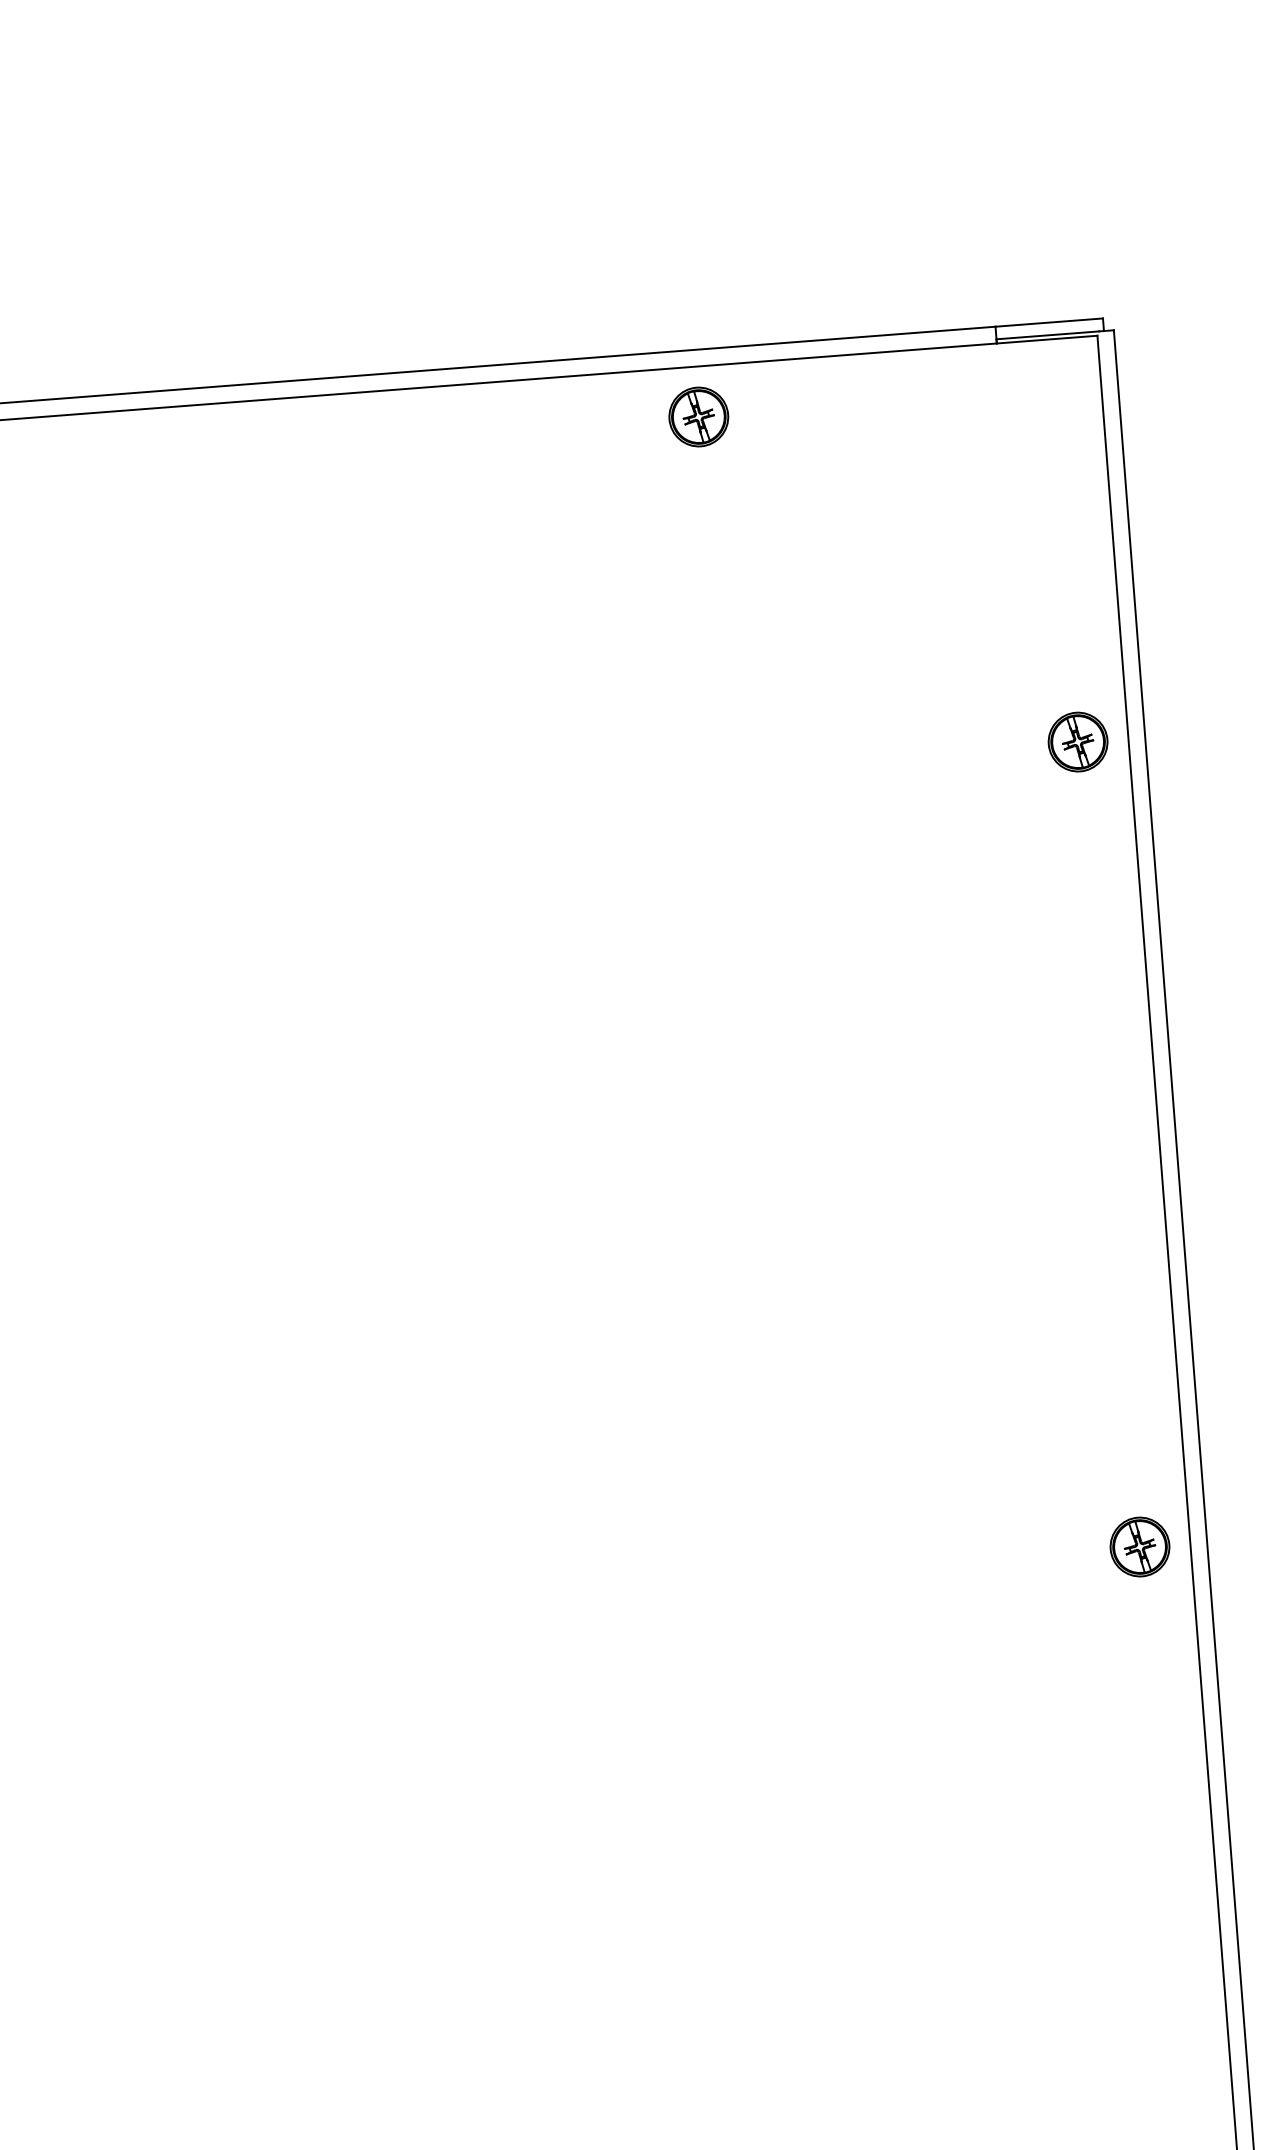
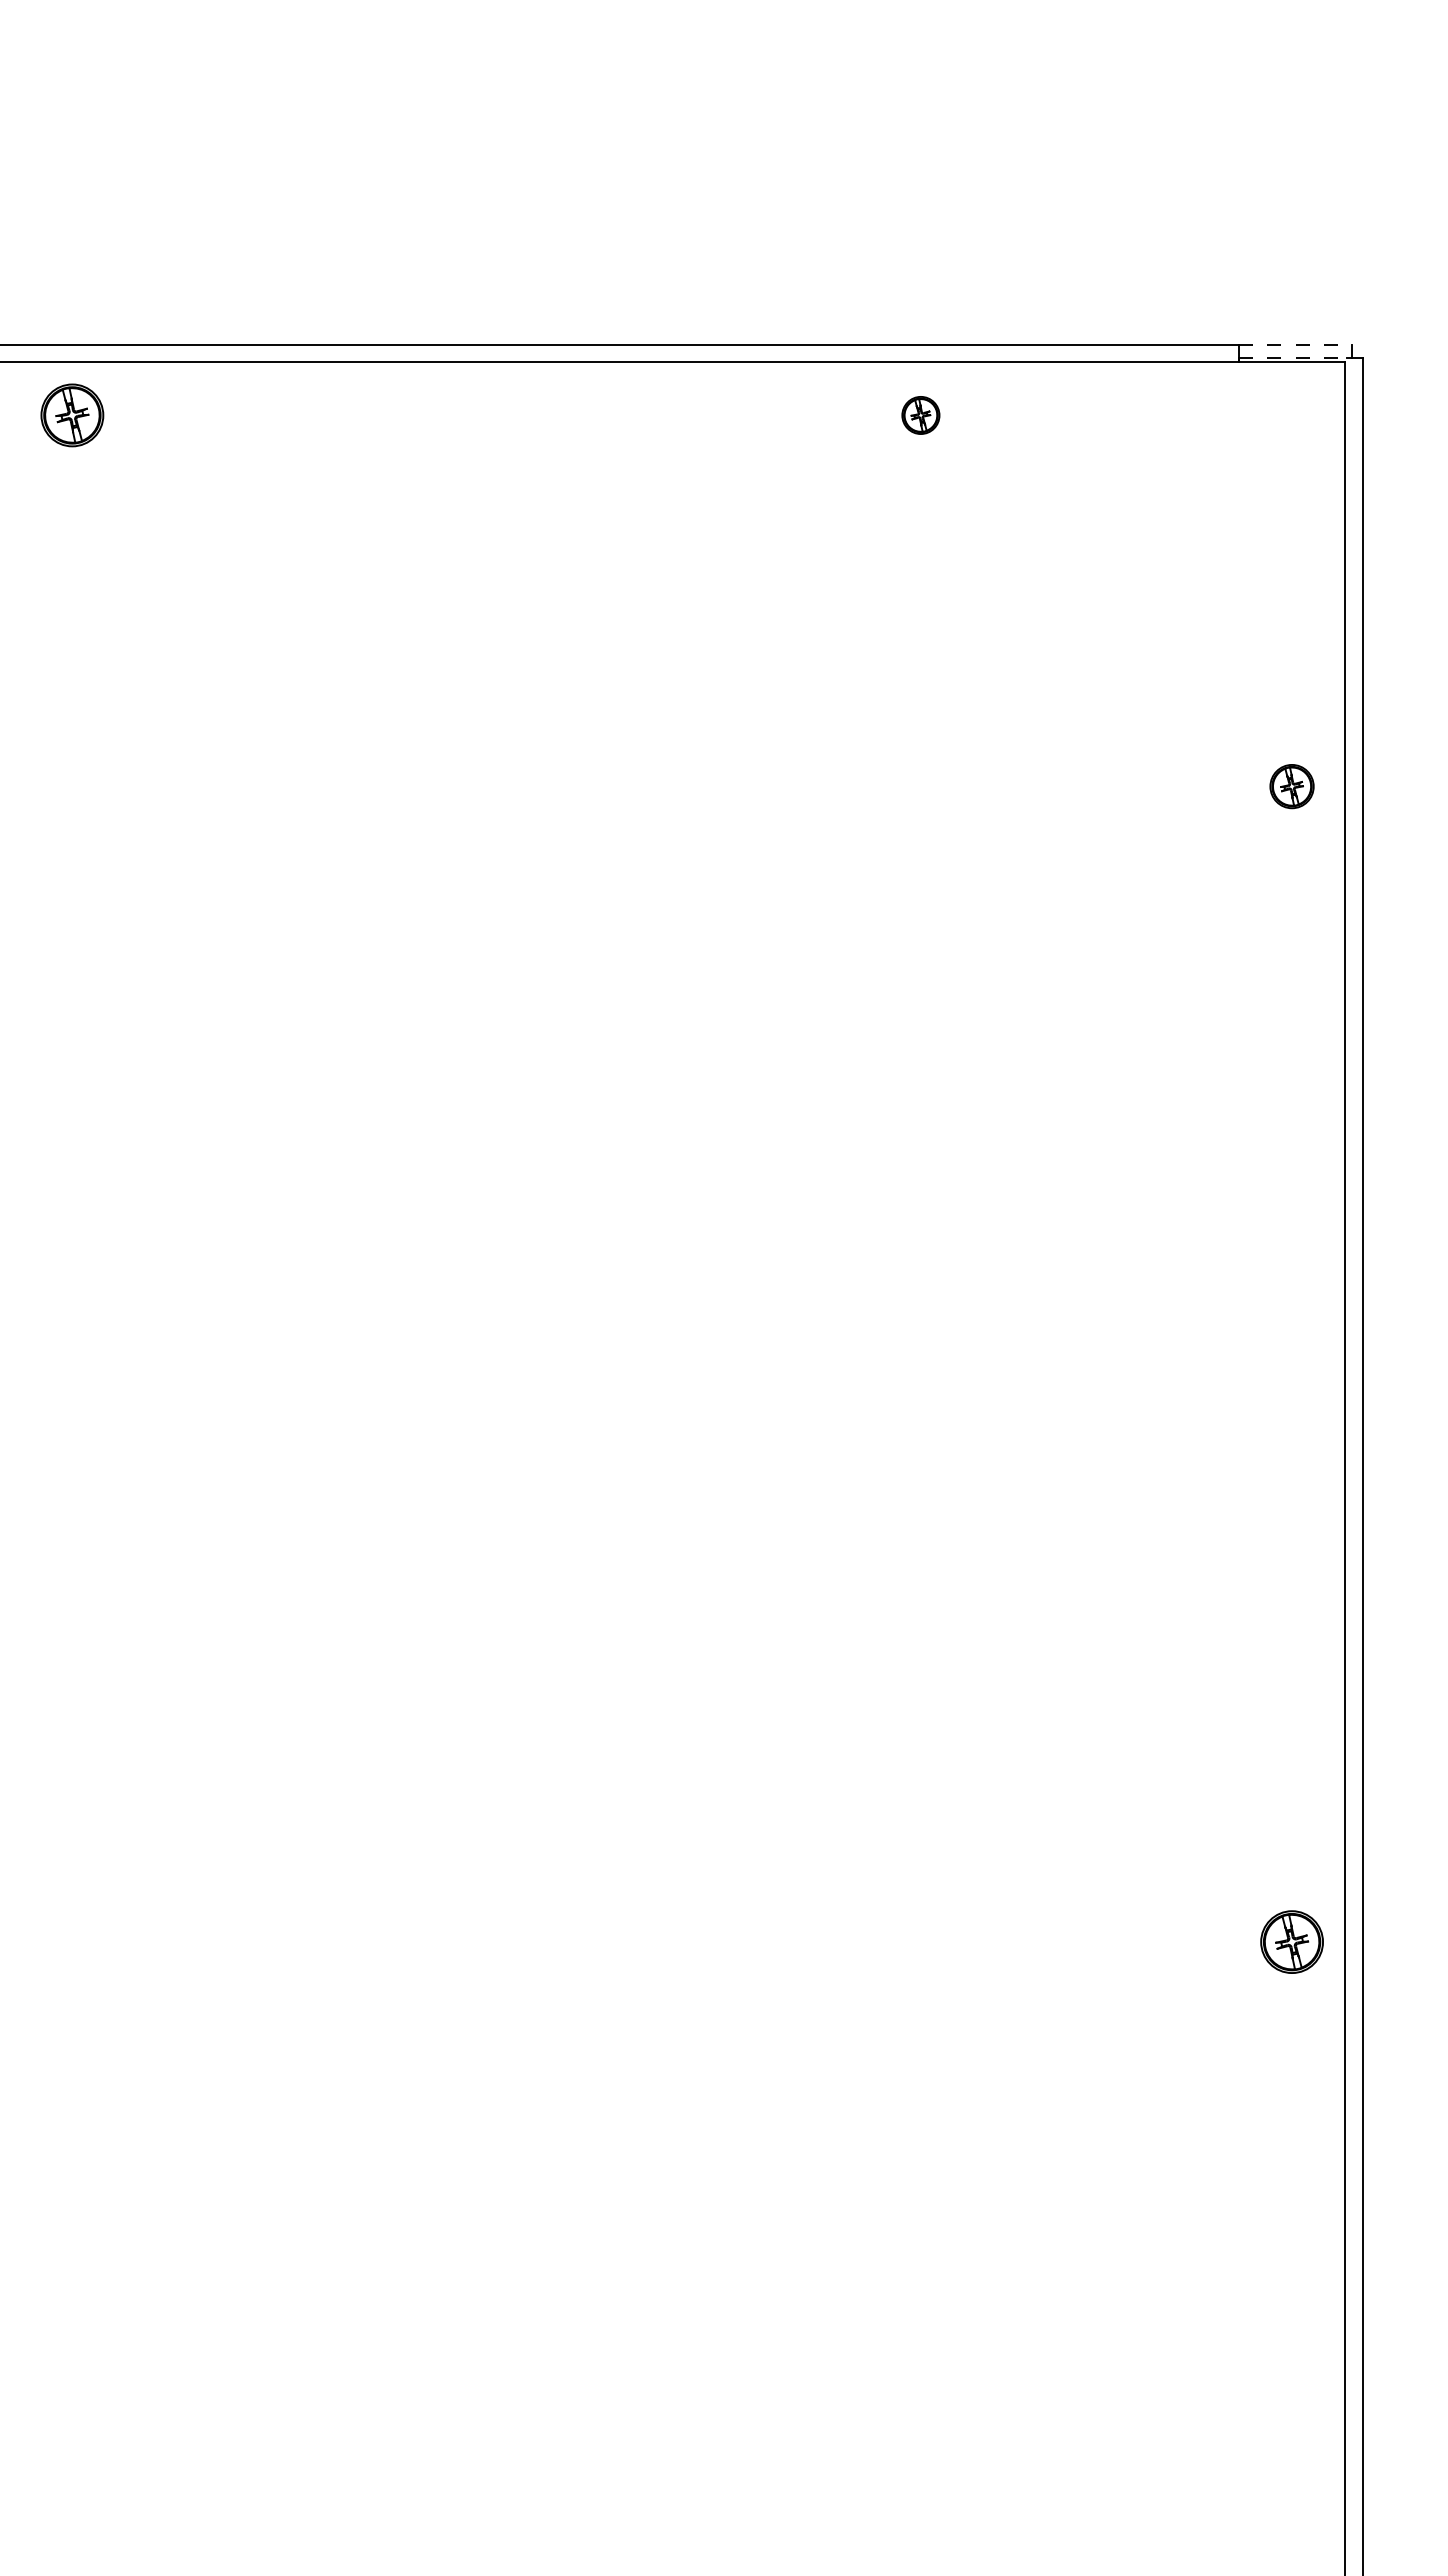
line: (1049, 322) -> (1295, 344), solid -> dashed
line: (1048, 334) -> (1293, 357), solid -> dashed
part: (698, 417) -> (920, 415), size x0.6
part: (1077, 742) -> (1291, 786), size x0.7
part: (1139, 1546) -> (1291, 1941), moved

